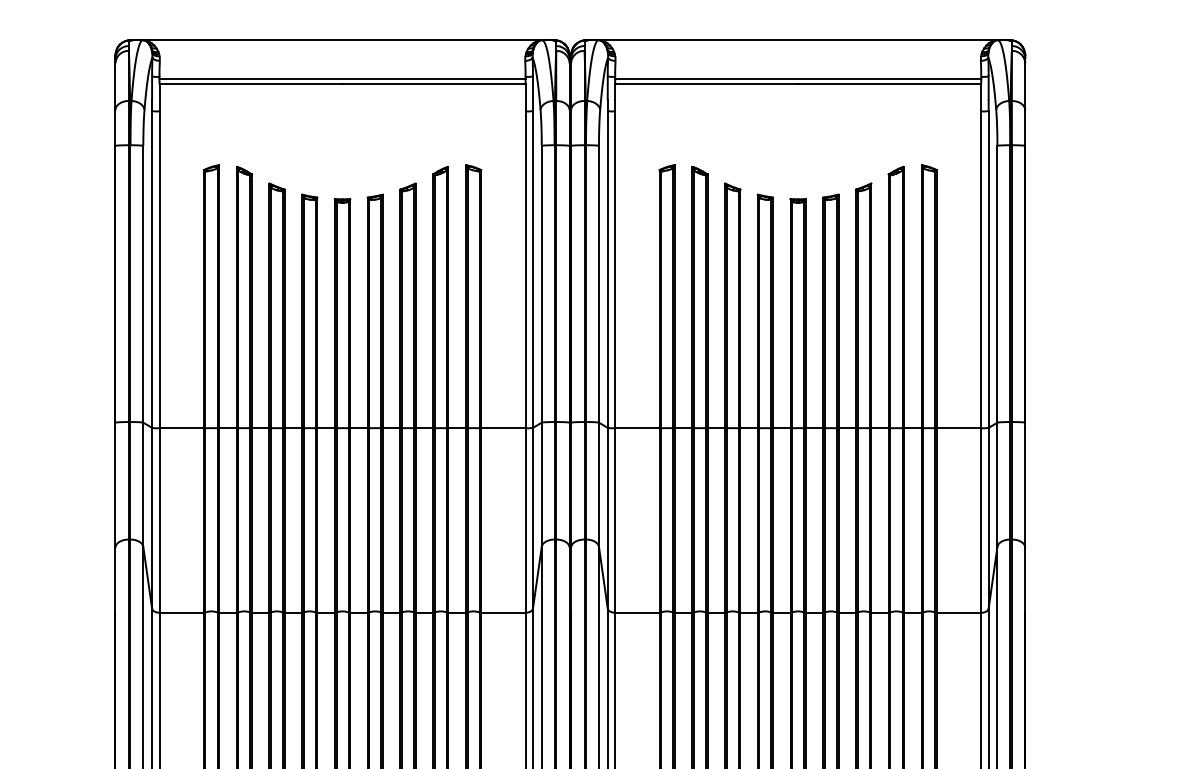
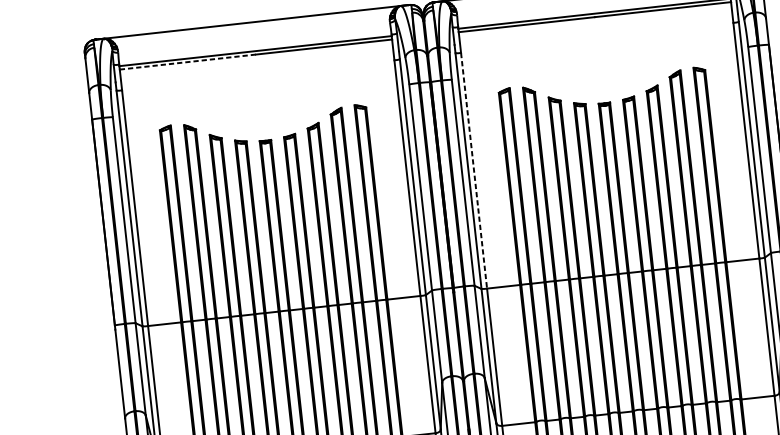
line: (251, 83) -> (188, 62), solid -> dashed
line: (615, 270) -> (474, 171), solid -> dashed

